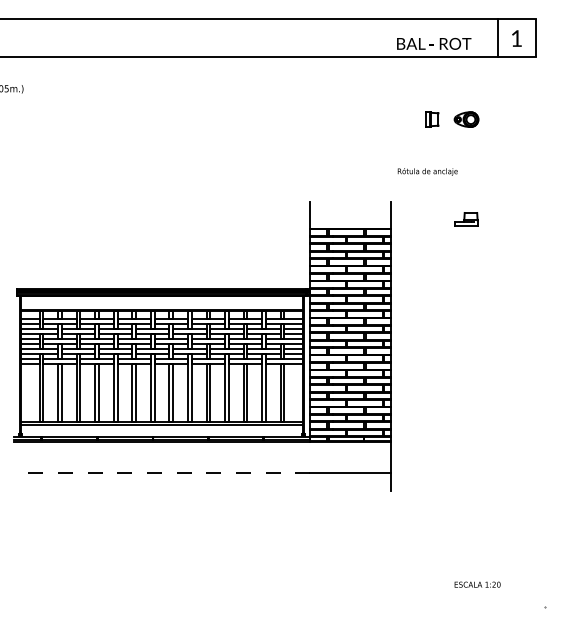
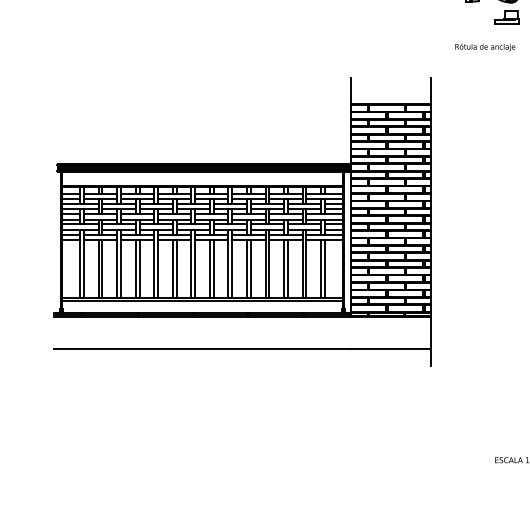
text: (427, 171) -> (485, 47), moved
part: (466, 219) -> (507, 18), moved
line: (161, 473) -> (202, 349), dashed -> solid

